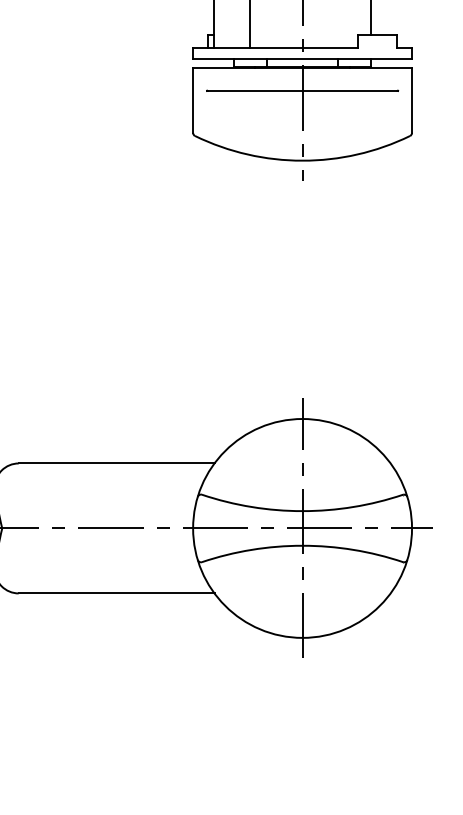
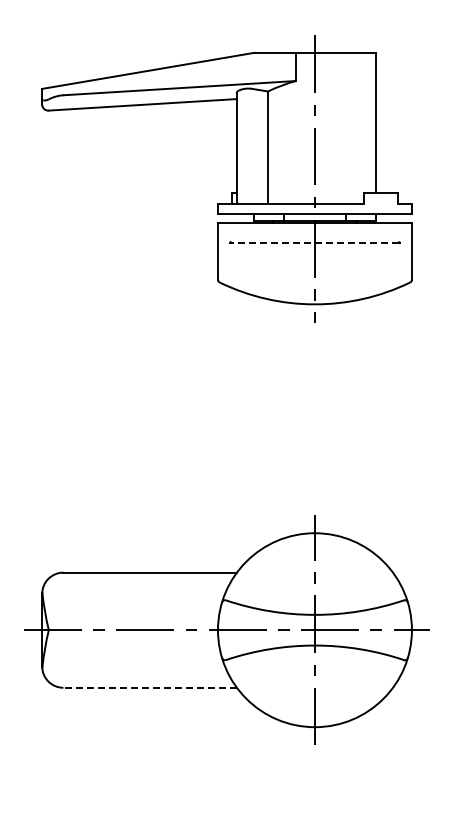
line: (302, 90) -> (314, 242), solid -> dashed
line: (116, 593) -> (150, 687), solid -> dashed

